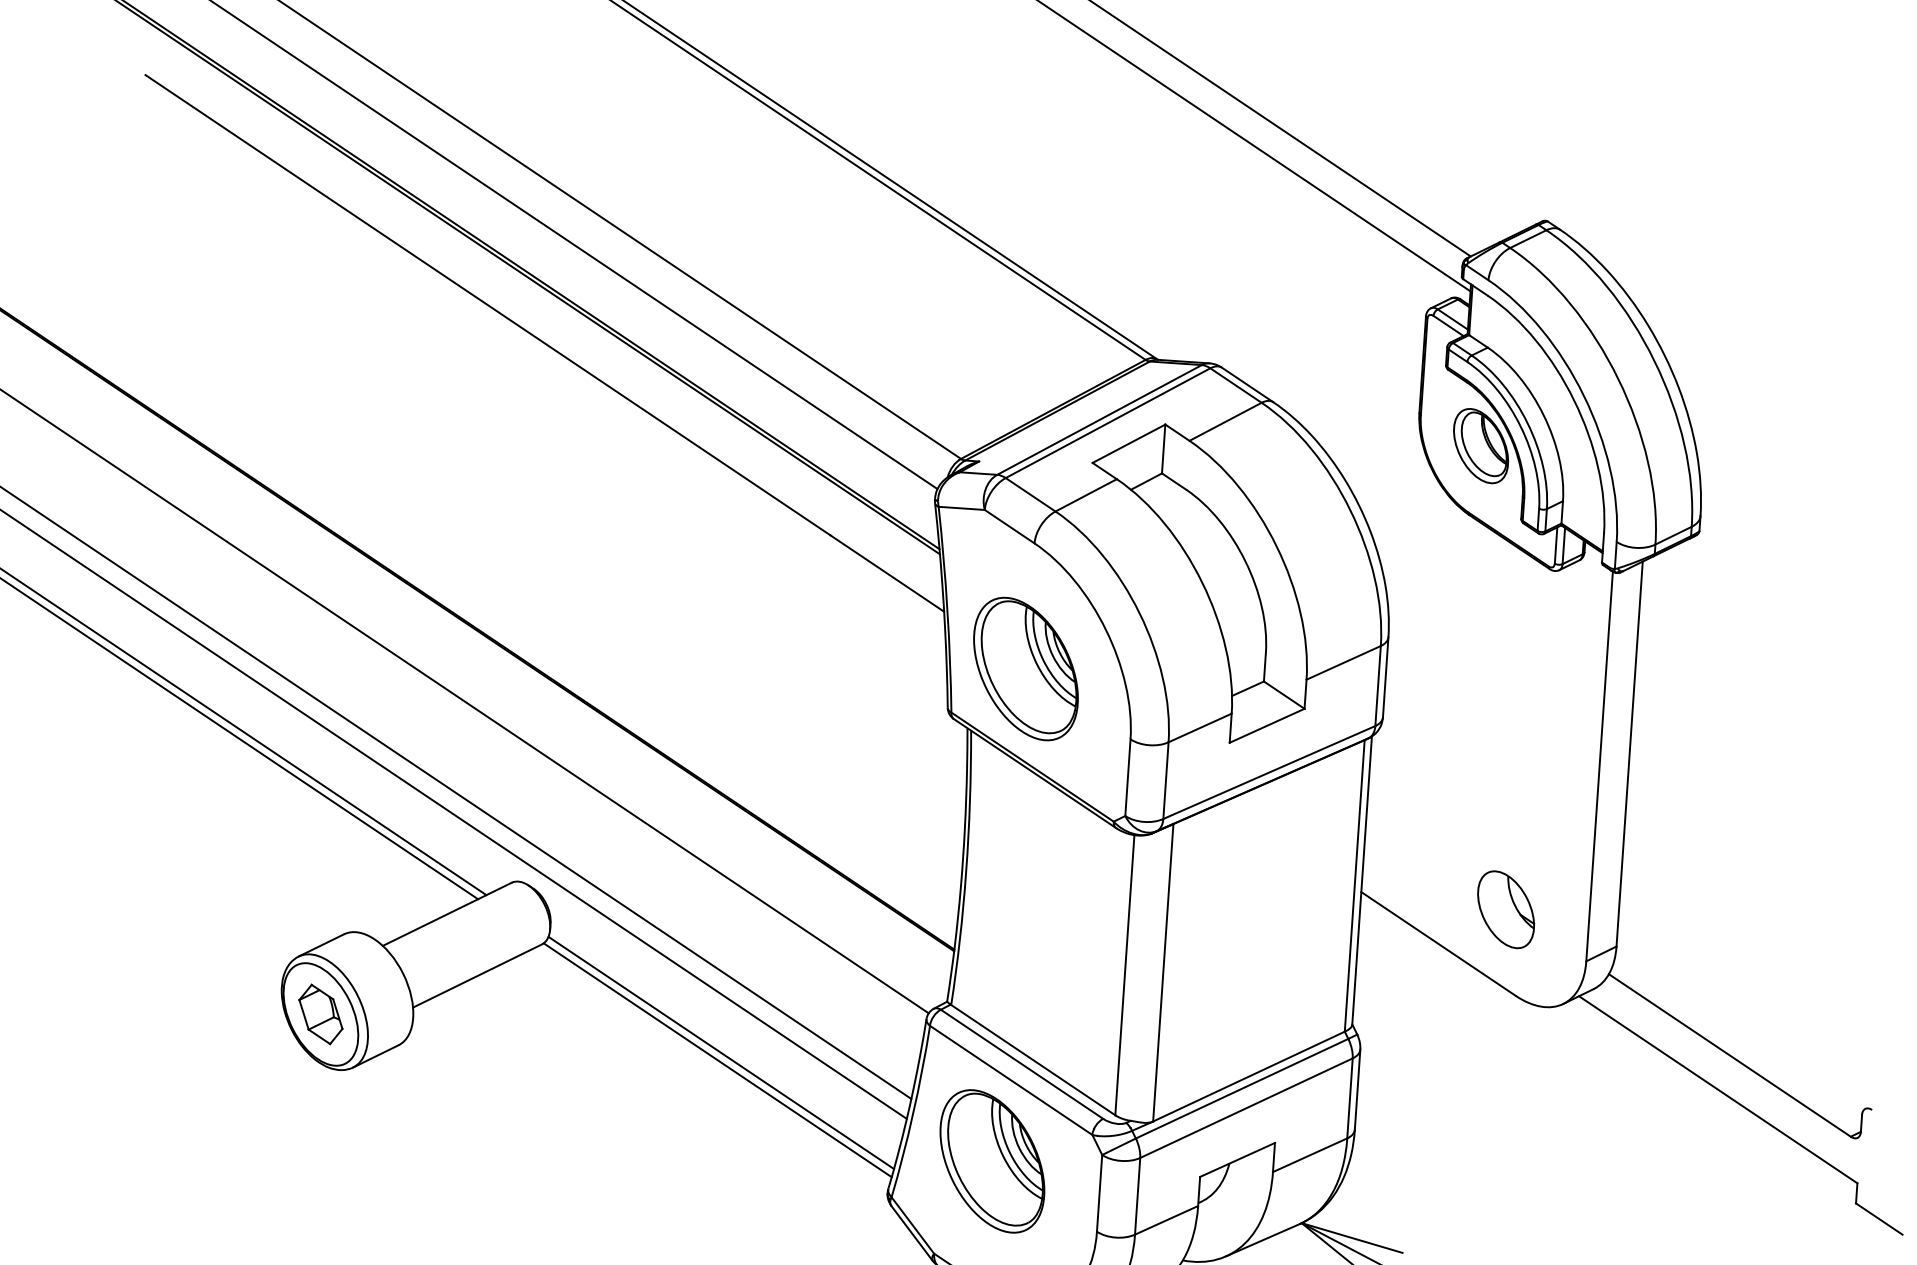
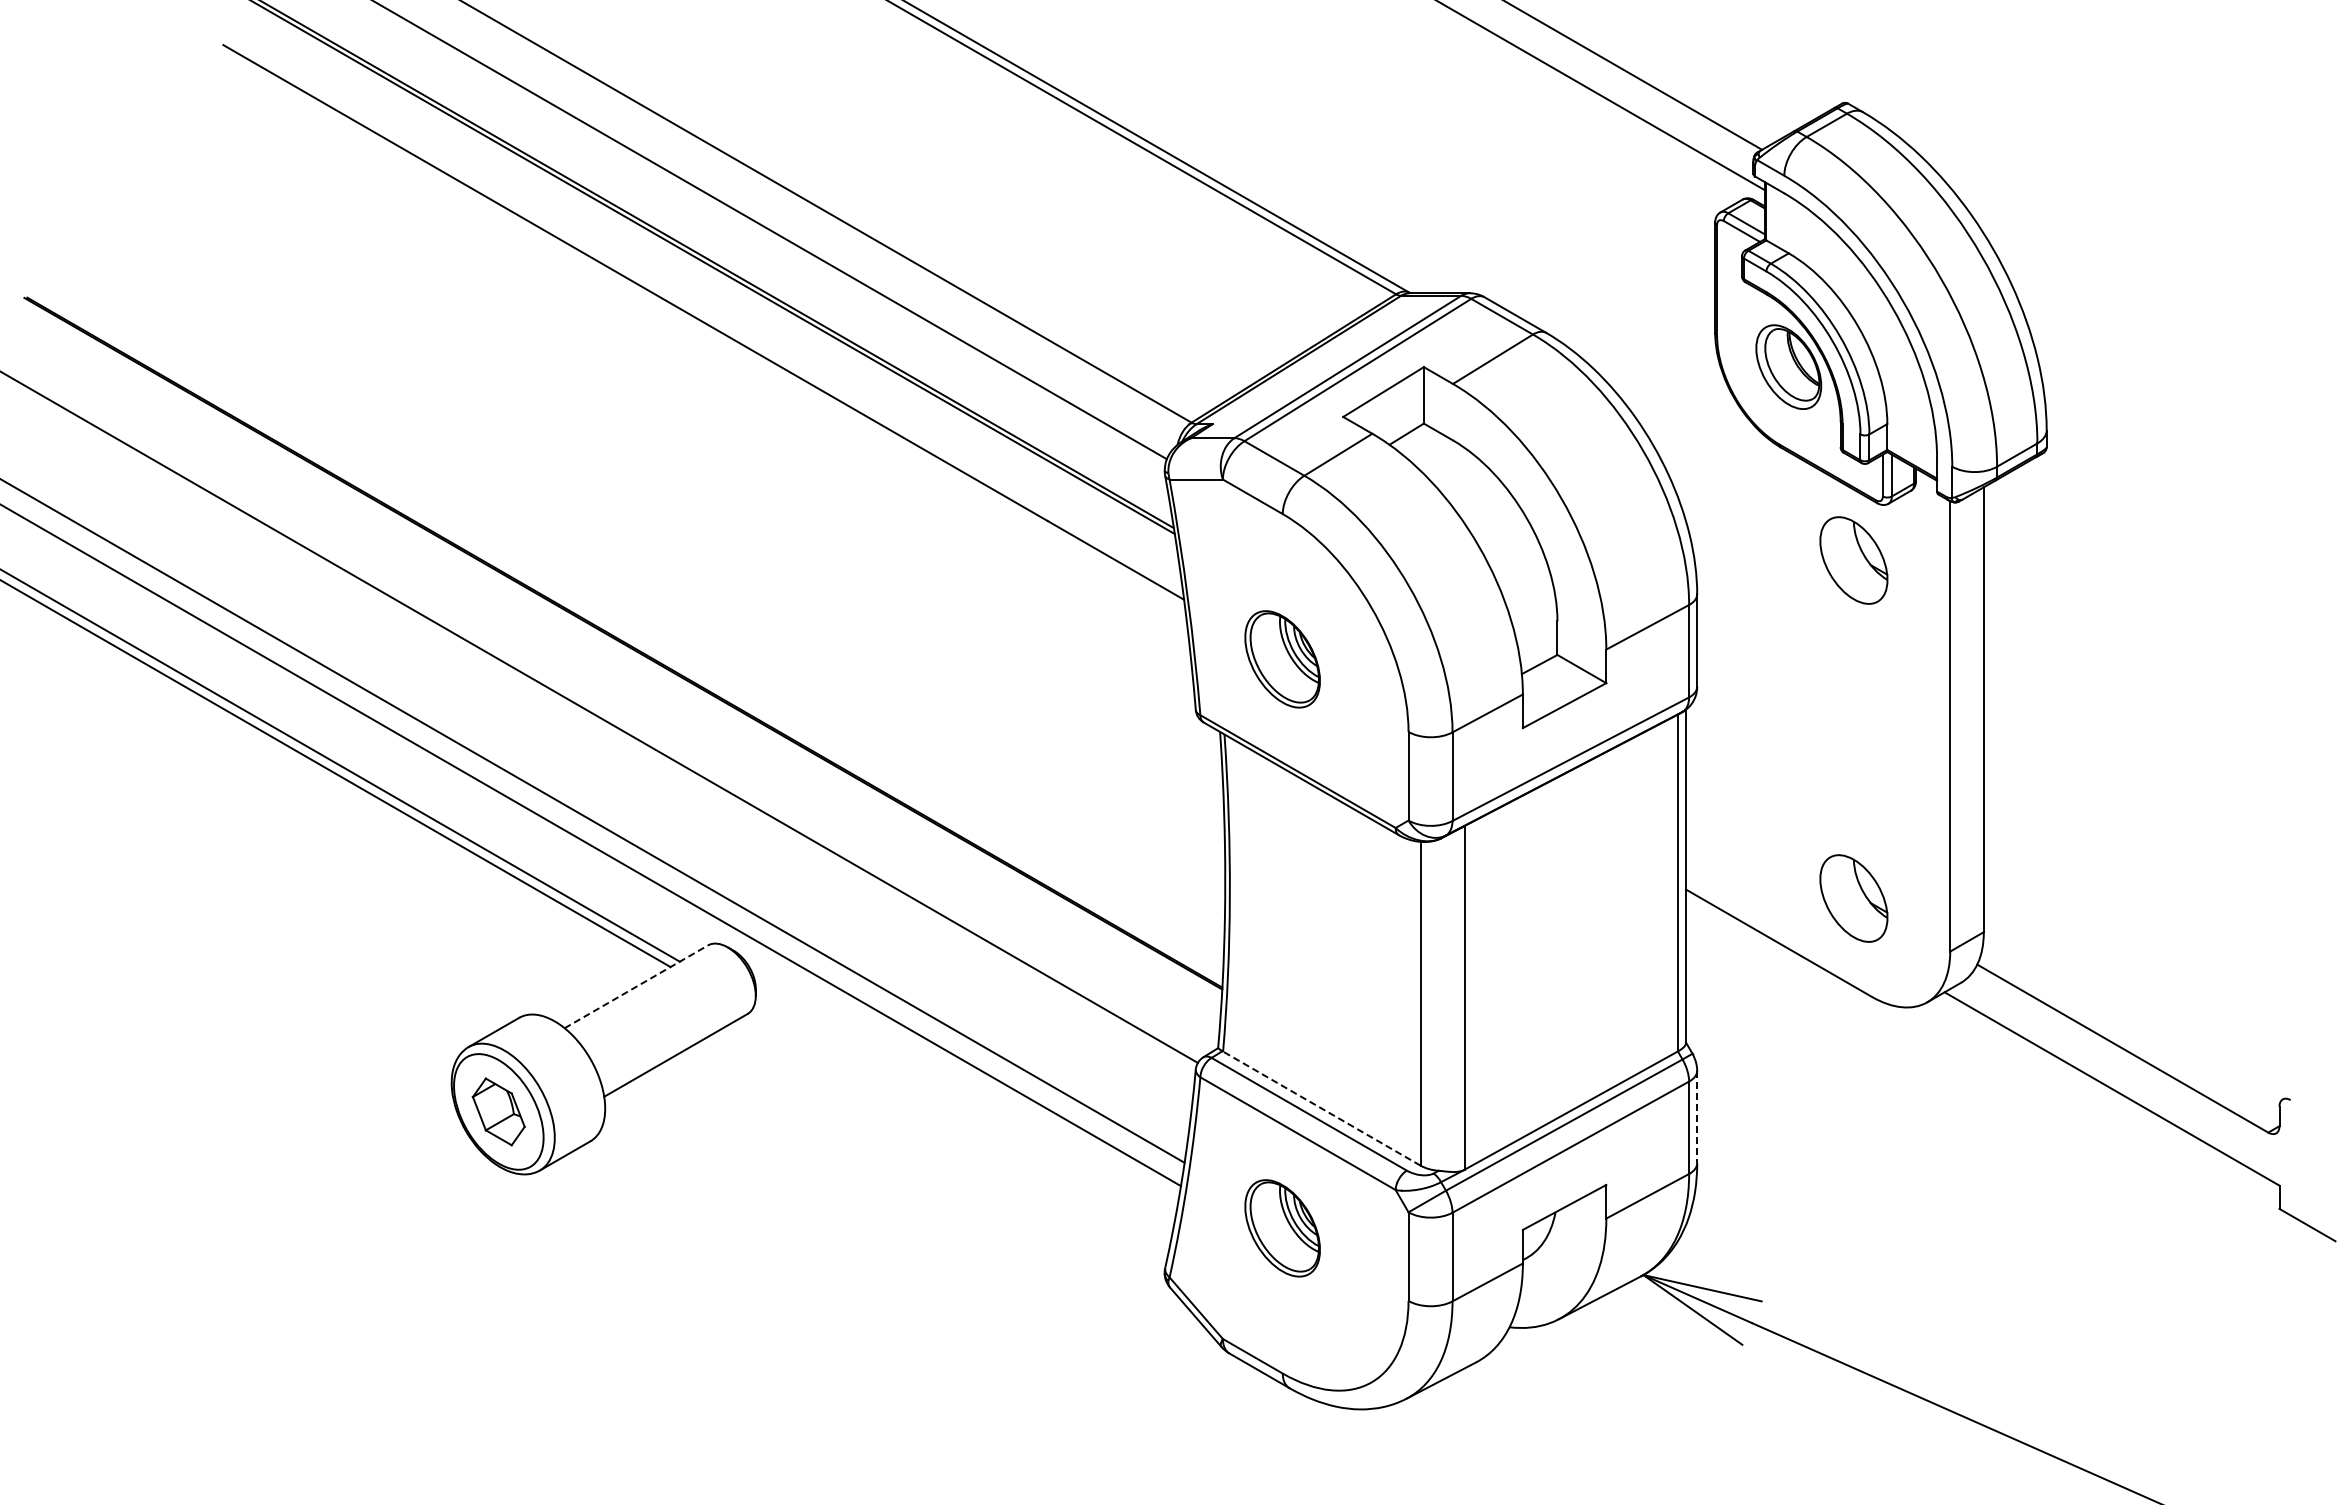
part: (1525, 617) -> (1853, 560), added
part: (1025, 669) -> (1282, 659), size x0.6
line: (447, 914) -> (636, 986), solid -> dashed
line: (721, 1052) -> (962, 1124), removed
line: (717, 1060) -> (958, 1133), removed
line: (1033, 1060) -> (1321, 1108), solid -> dashed
line: (1357, 1089) -> (1697, 1117), solid -> dashed
part: (992, 1161) -> (1282, 1228), size x0.6

